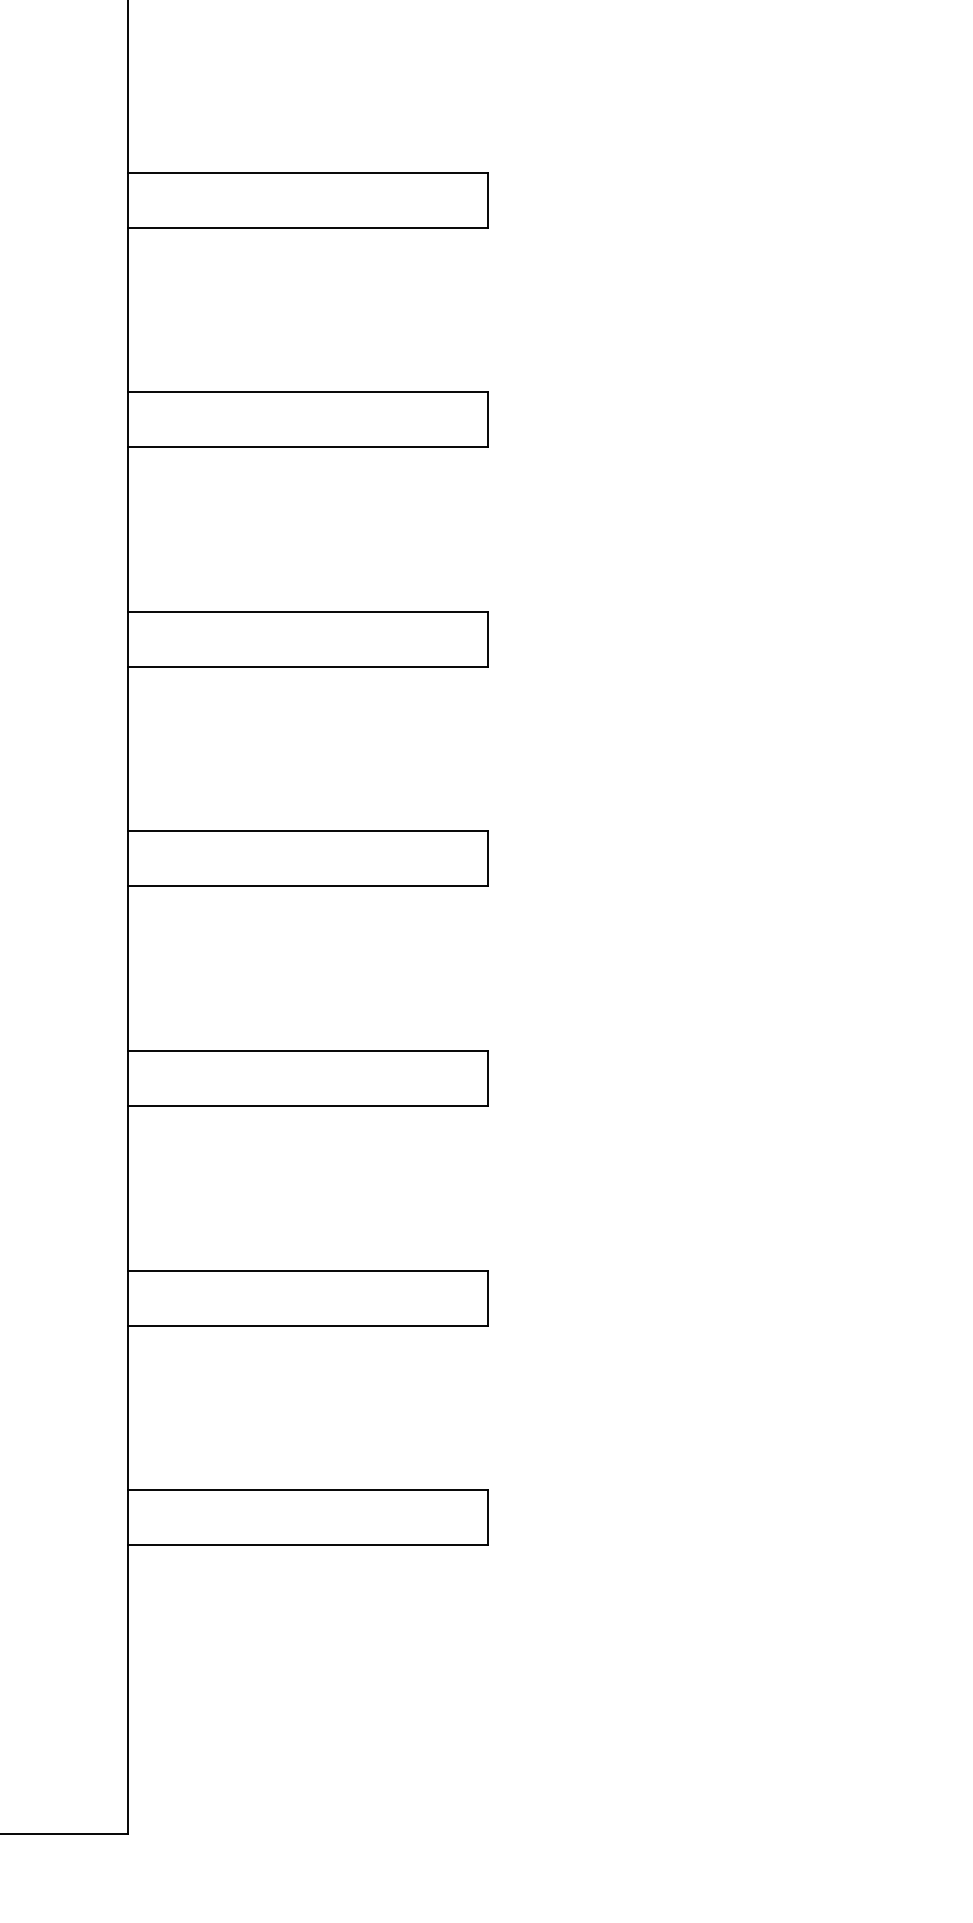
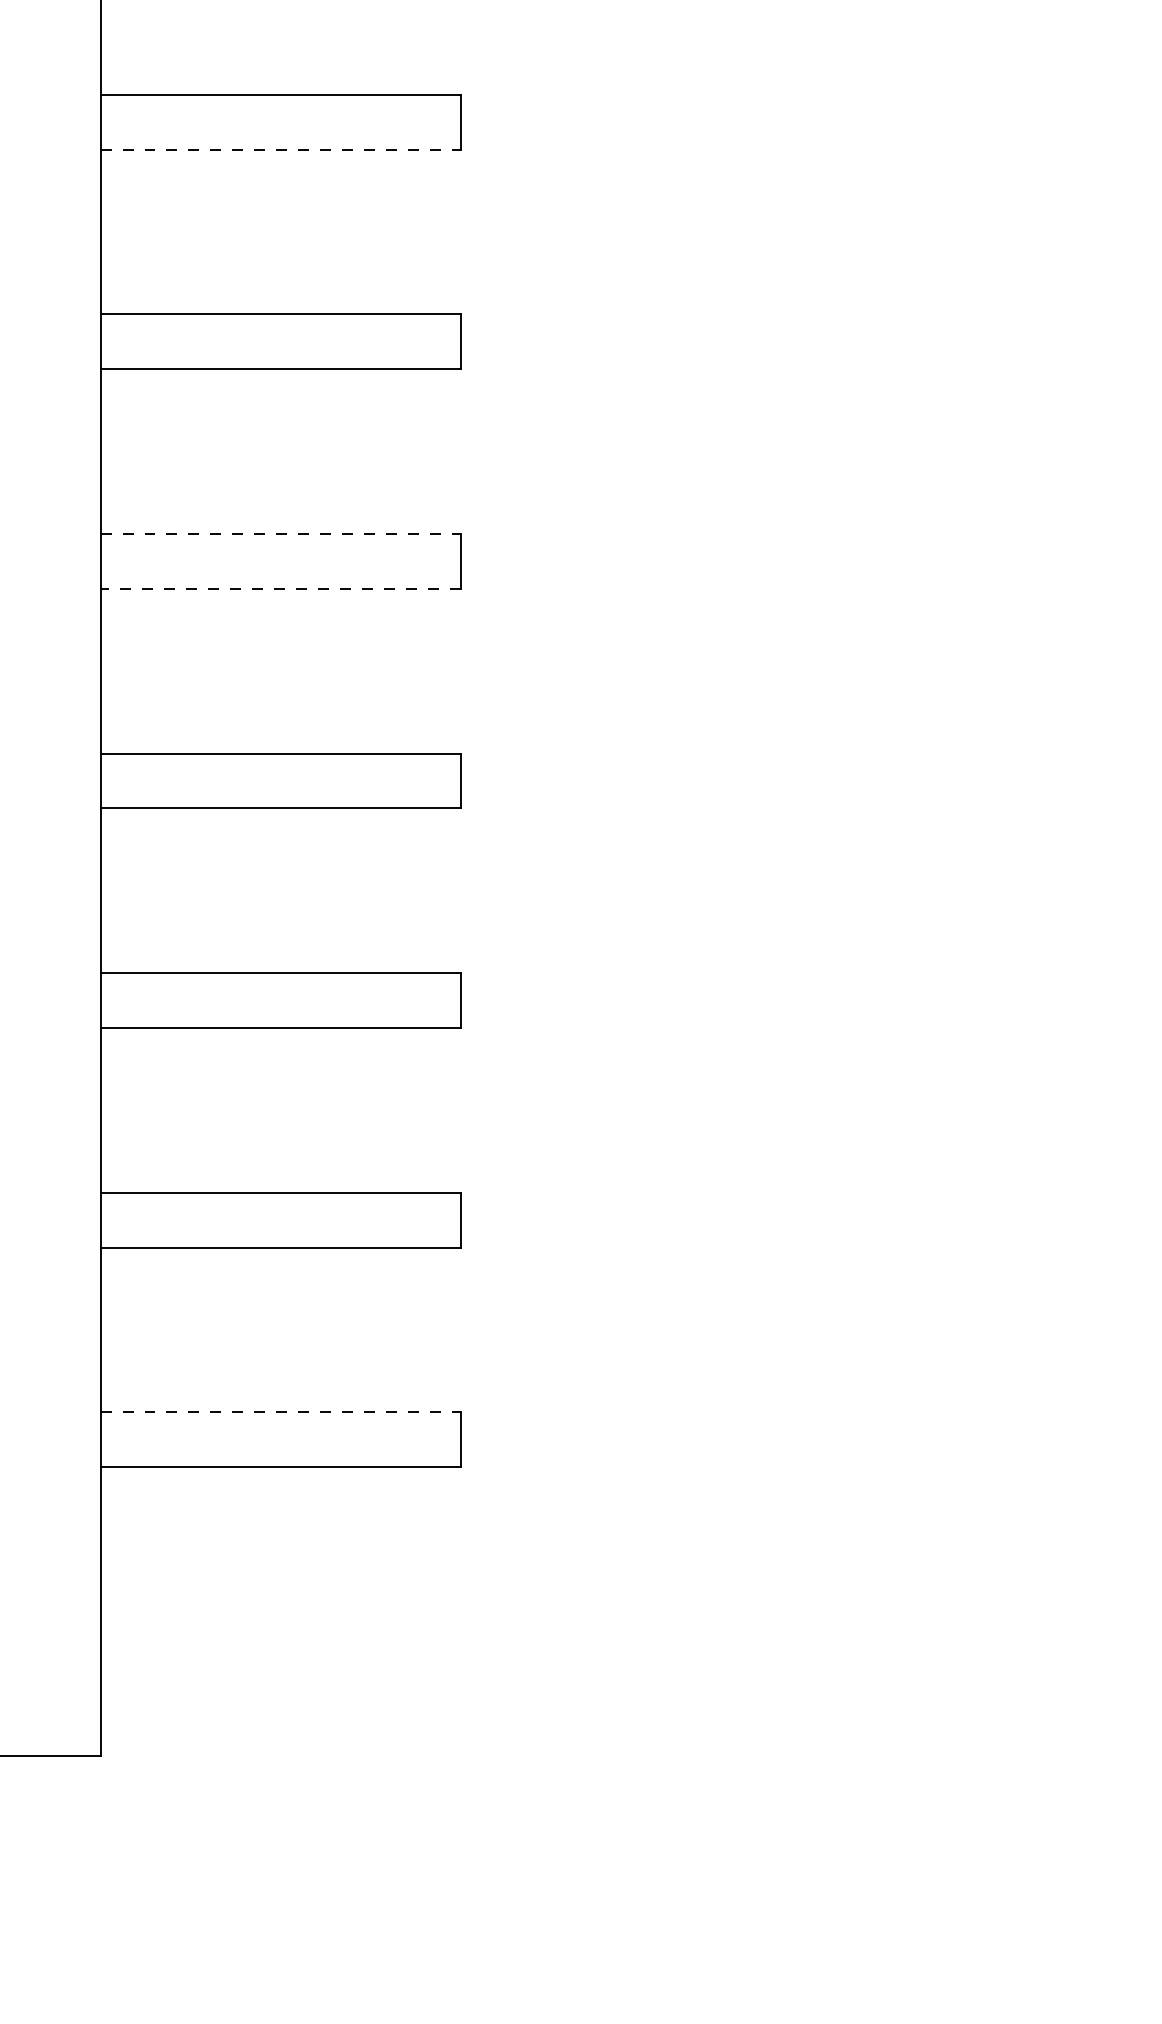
line: (309, 227) -> (281, 149), solid -> dashed
line: (309, 611) -> (281, 533), solid -> dashed
line: (308, 666) -> (280, 588), solid -> dashed
line: (309, 1490) -> (281, 1412), solid -> dashed

